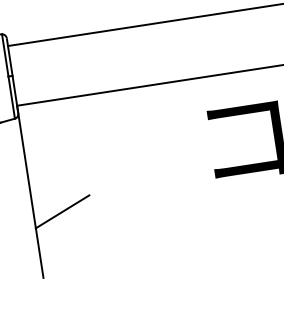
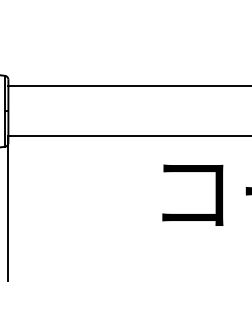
line: (62, 211) -> (32, 229), removed

